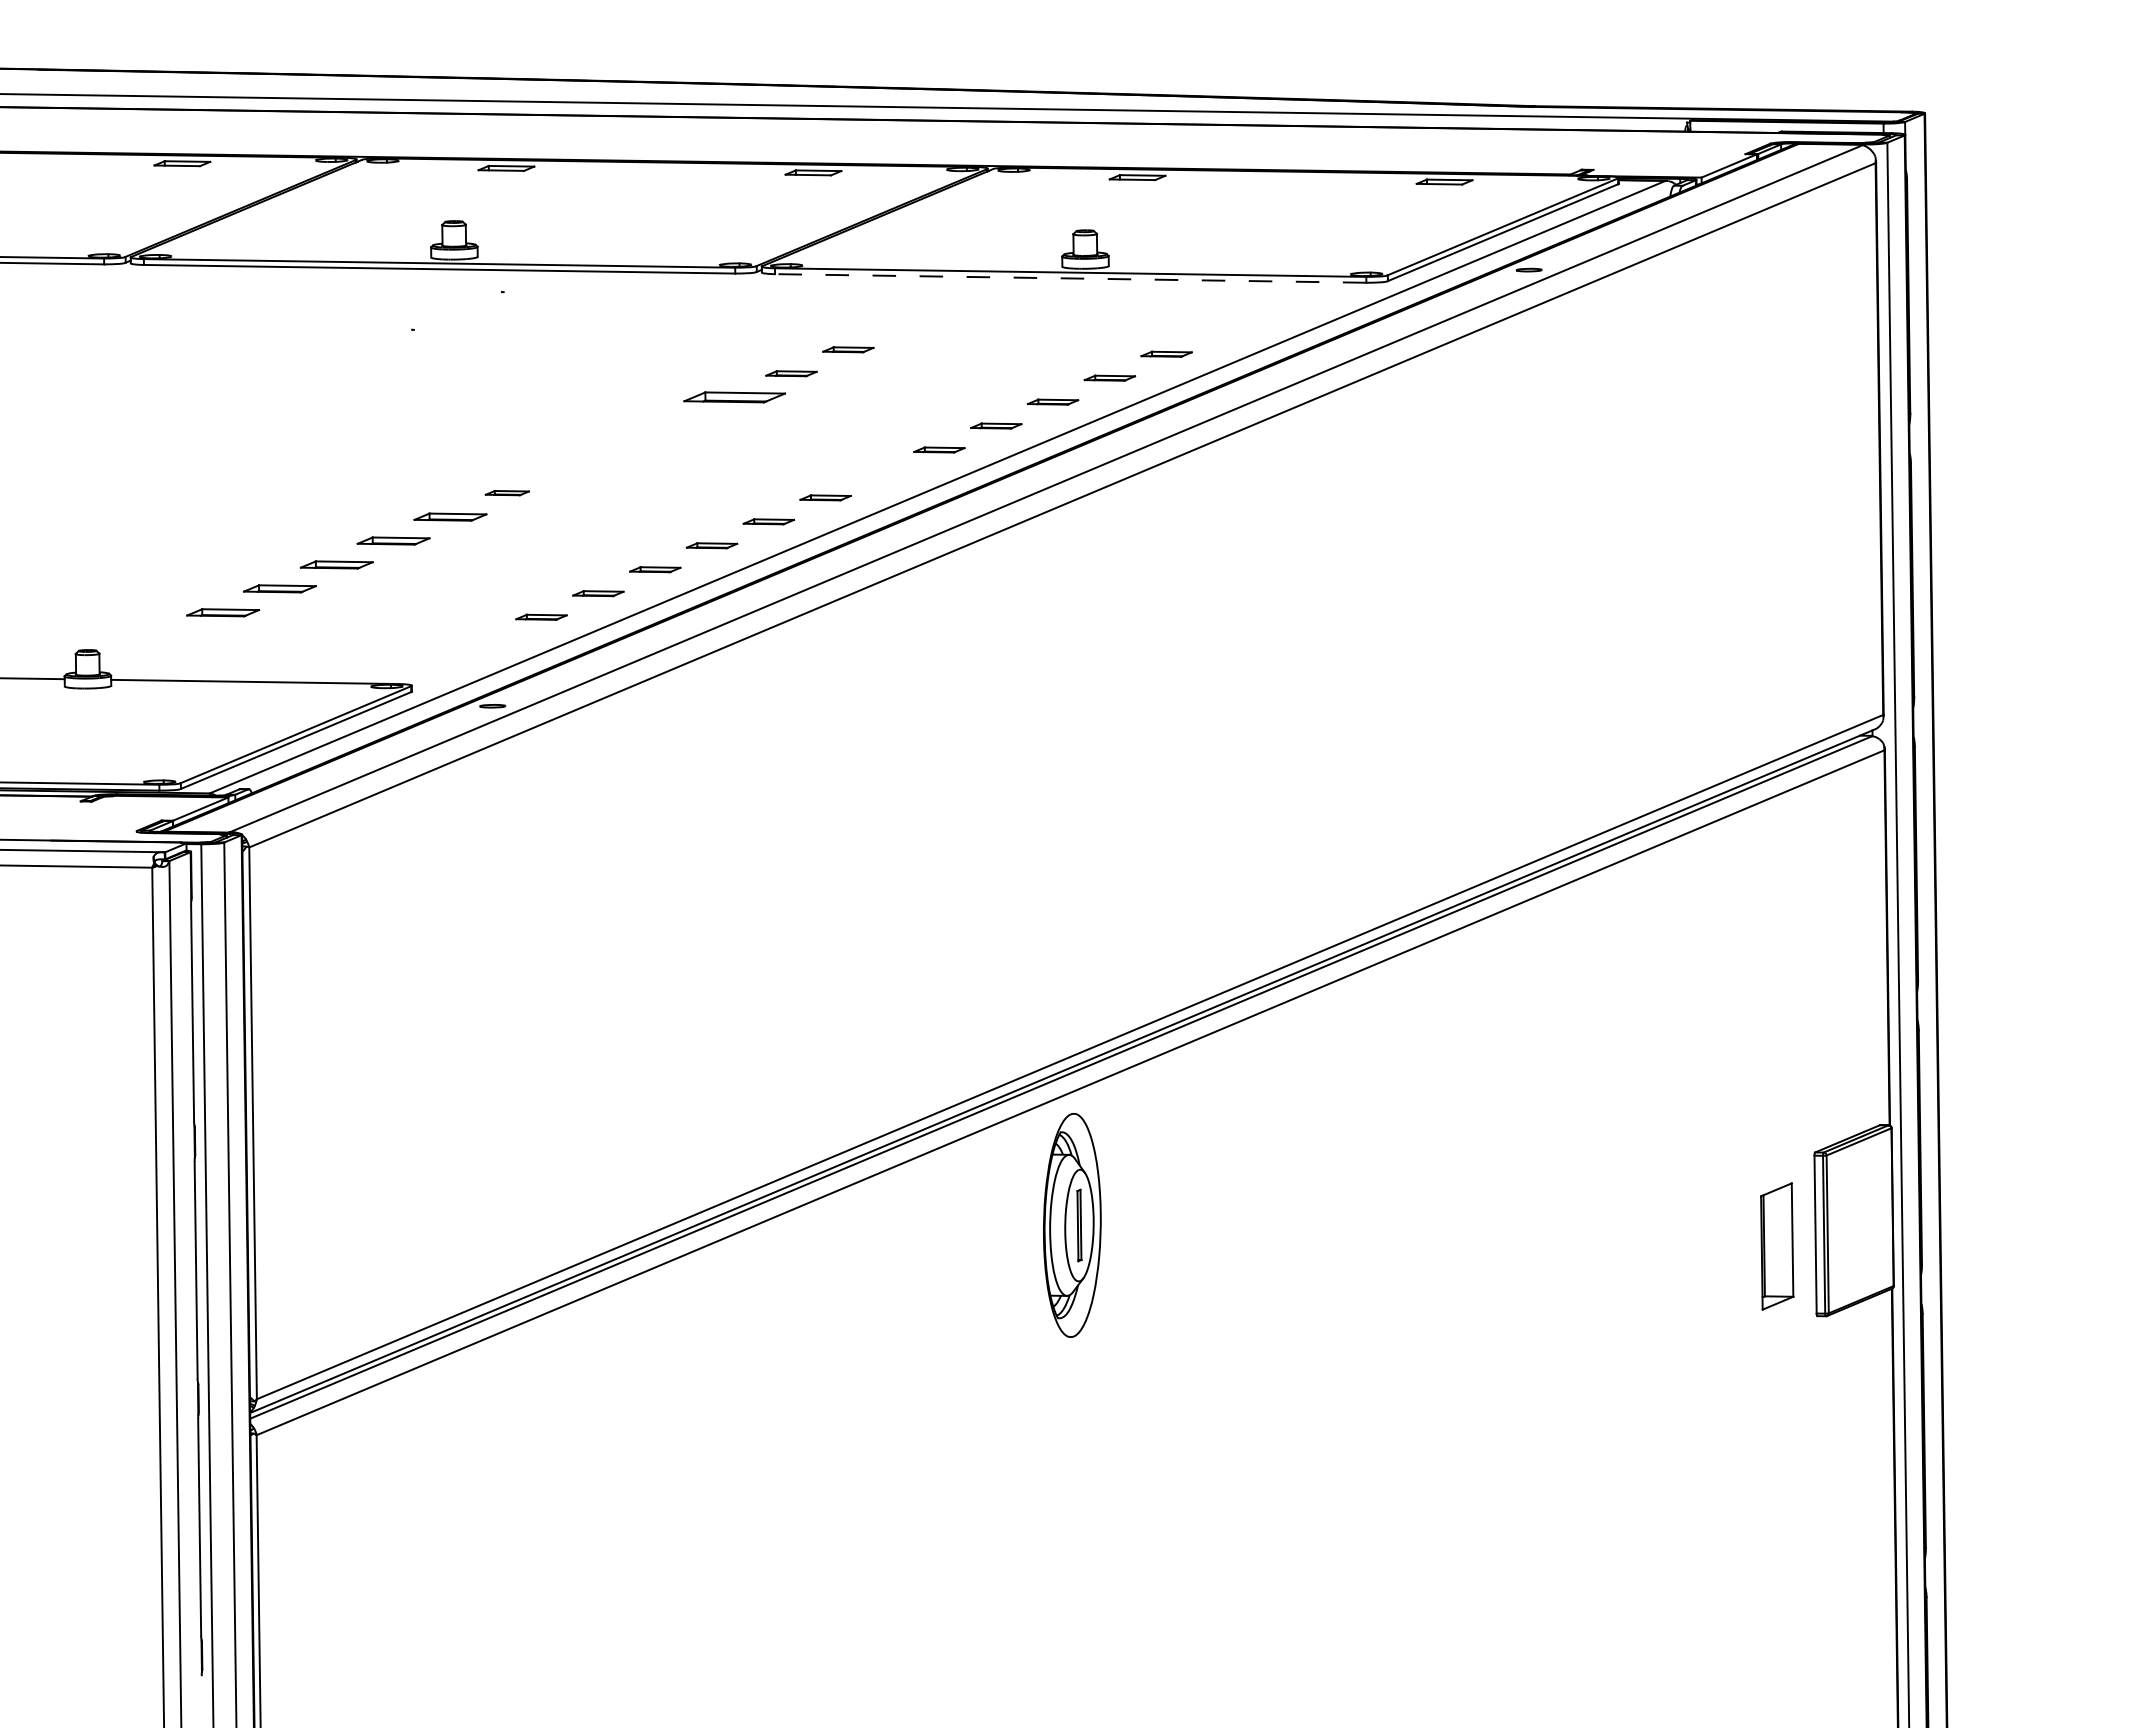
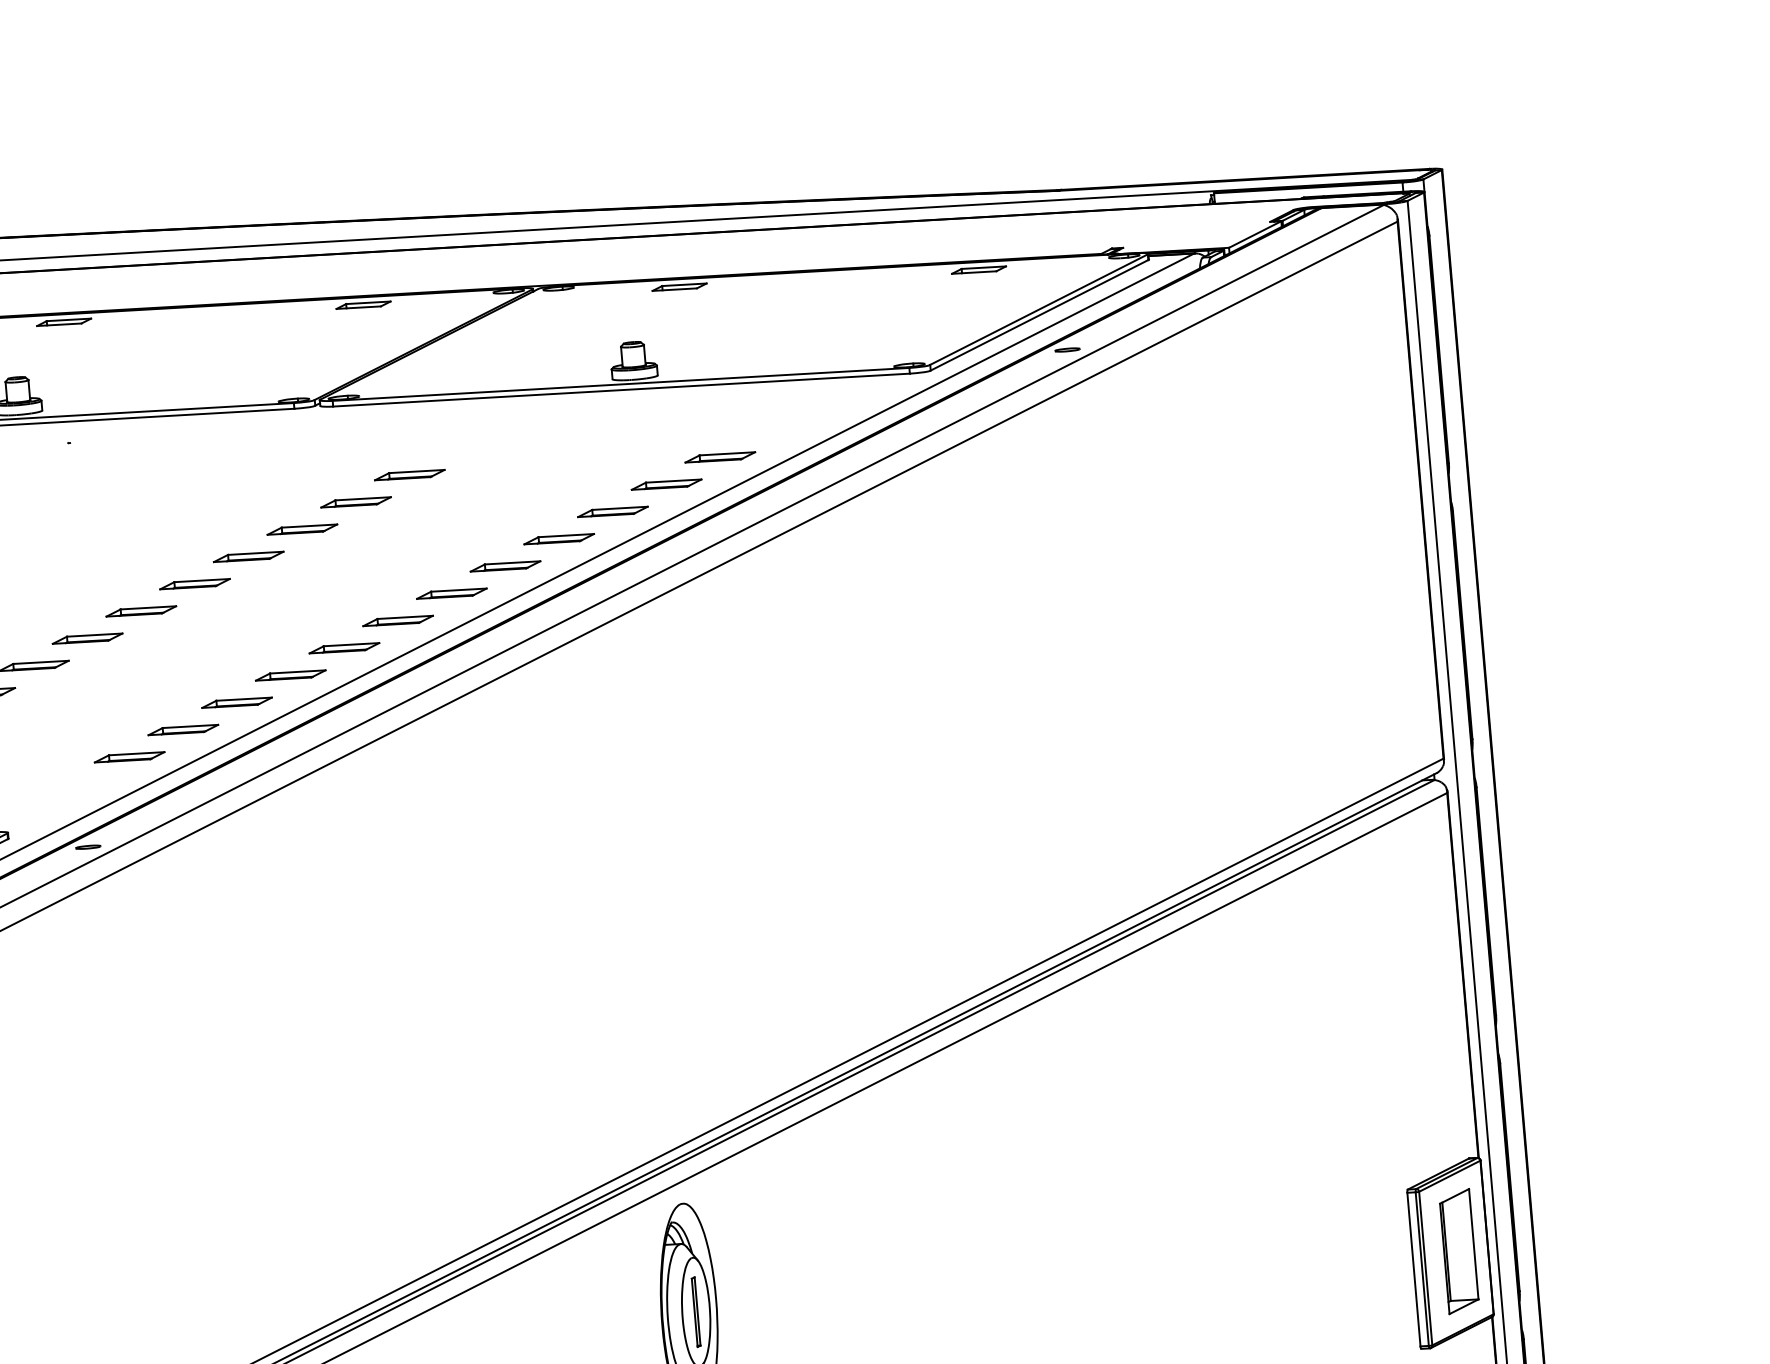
line: (1070, 278) -> (621, 390), dashed -> solid
part: (848, 349) -> (409, 474), size x1.43
part: (1166, 353) -> (720, 456), size x1.43
part: (791, 373) -> (356, 502), size x1.43
part: (1109, 377) -> (666, 483), size x1.43
part: (734, 397) -> (302, 529), size x0.71
part: (1052, 401) -> (612, 511), size x1.43
part: (677, 421) -> (248, 556), added
part: (996, 425) -> (559, 538), size x1.43
part: (620, 444) -> (194, 583), added
part: (939, 449) -> (505, 565), size x1.43
part: (563, 468) -> (140, 610), added
part: (882, 473) -> (451, 593), added
part: (507, 492) -> (87, 637), size x1.67
part: (825, 497) -> (397, 620), size x1.43
part: (768, 521) -> (344, 647), size x1.43
part: (711, 545) -> (290, 675), size x1.43
part: (655, 569) -> (237, 702), size x1.43
part: (598, 593) -> (183, 730), size x1.43
part: (541, 616) -> (129, 756), size x1.43
part: (1777, 1246) -> (1459, 1251), moved

